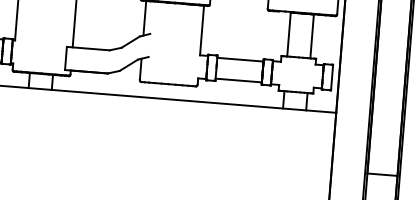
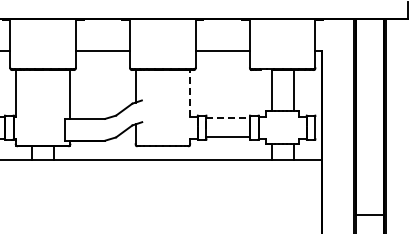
line: (202, 29) -> (190, 92), solid -> dashed
line: (240, 59) -> (228, 117), solid -> dashed

